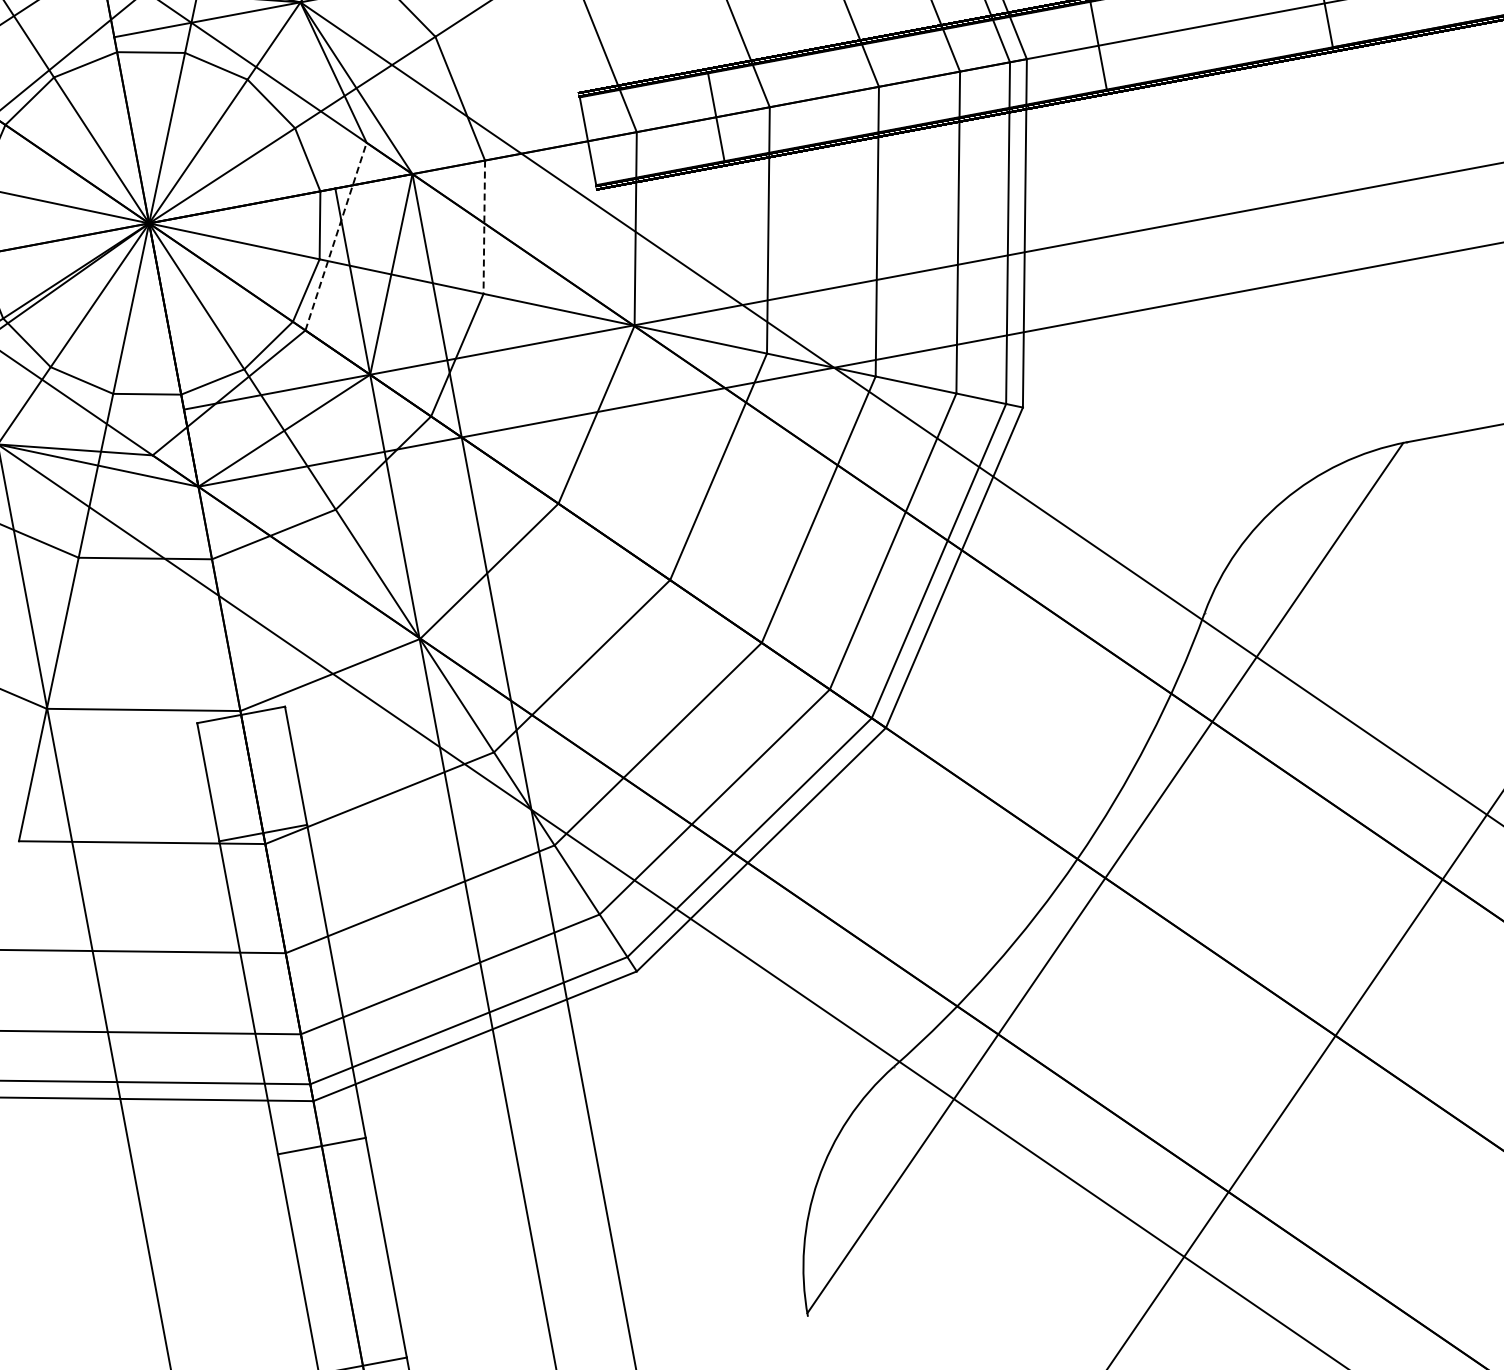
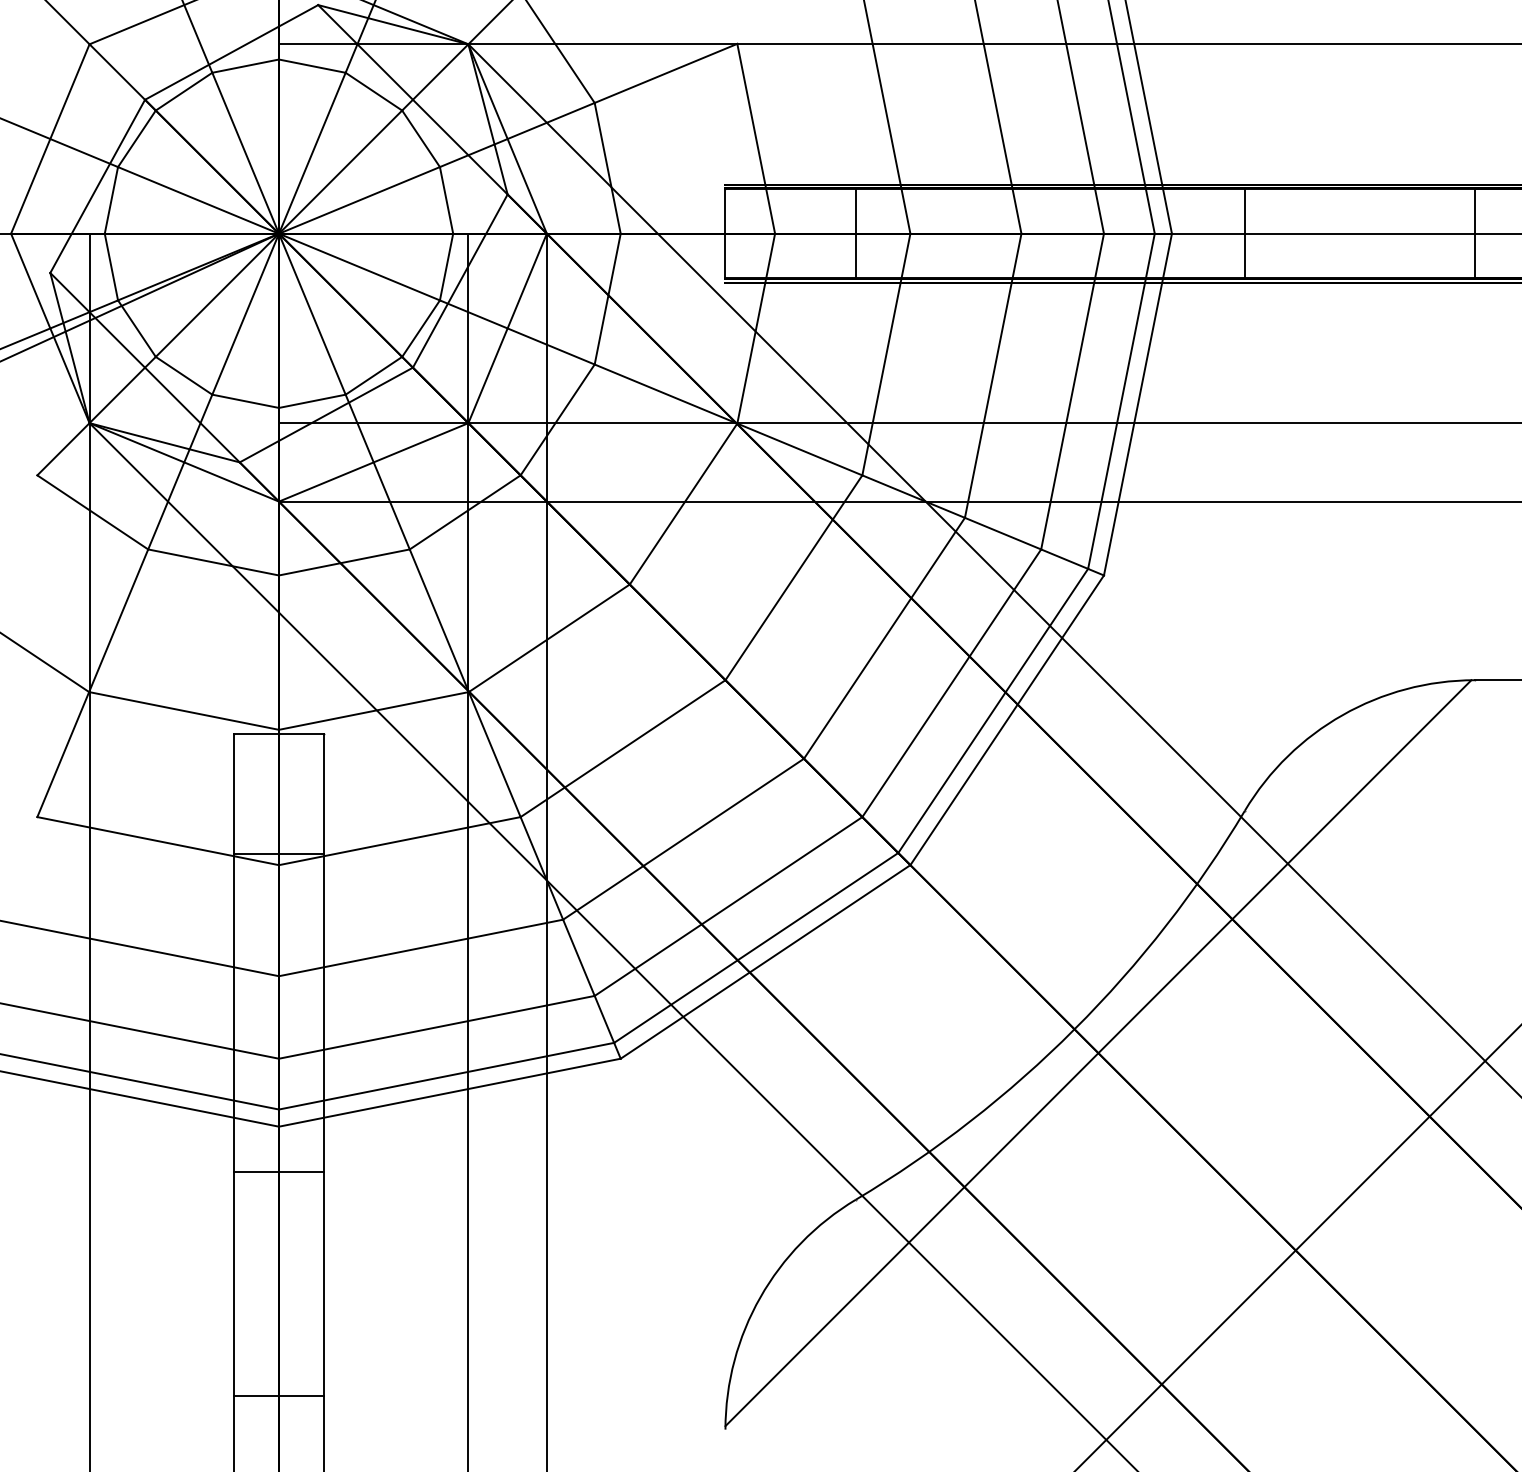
line: (484, 227) -> (607, 299), dashed -> solid
line: (336, 236) -> (460, 281), dashed -> solid

